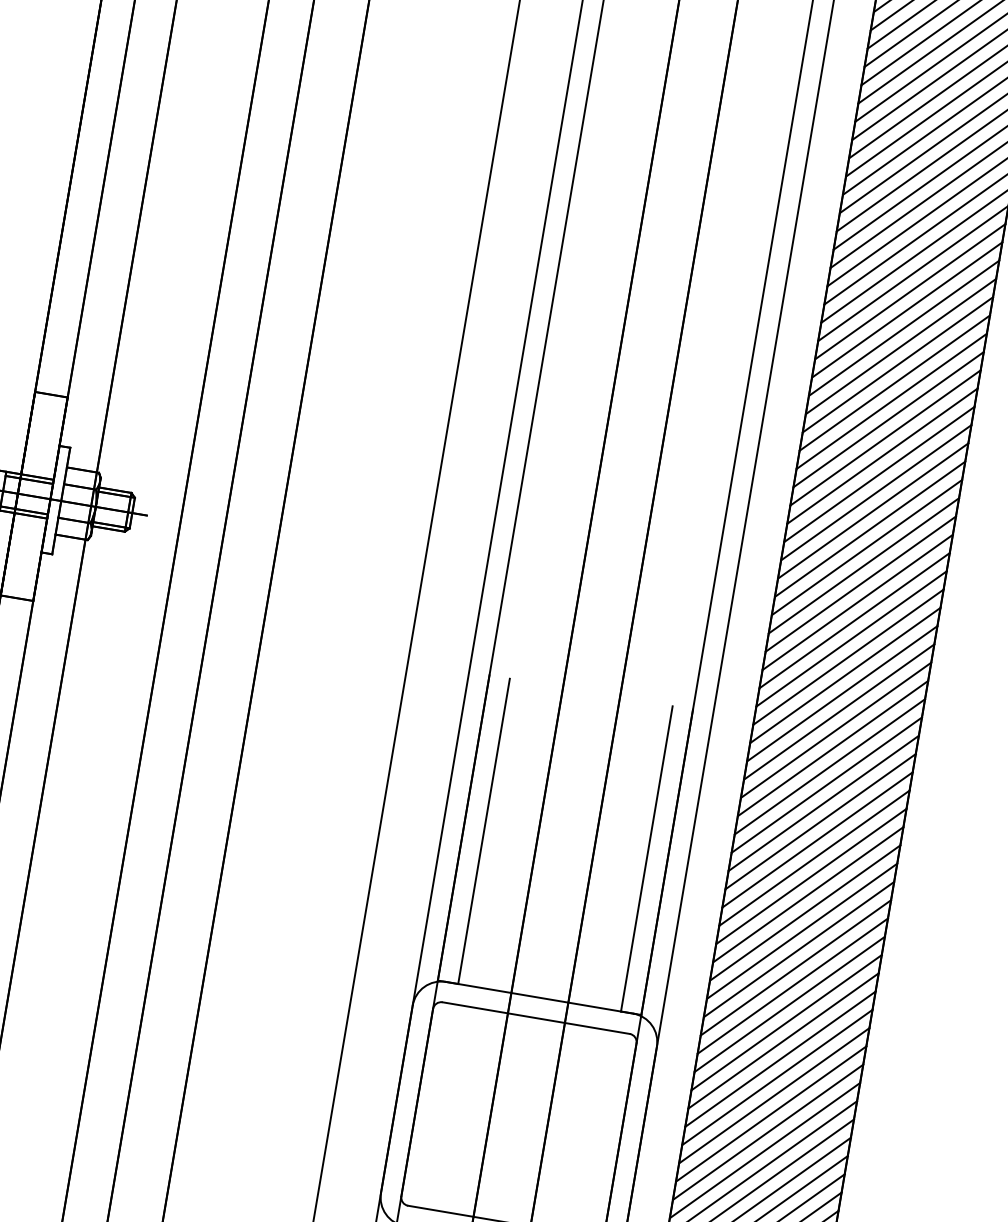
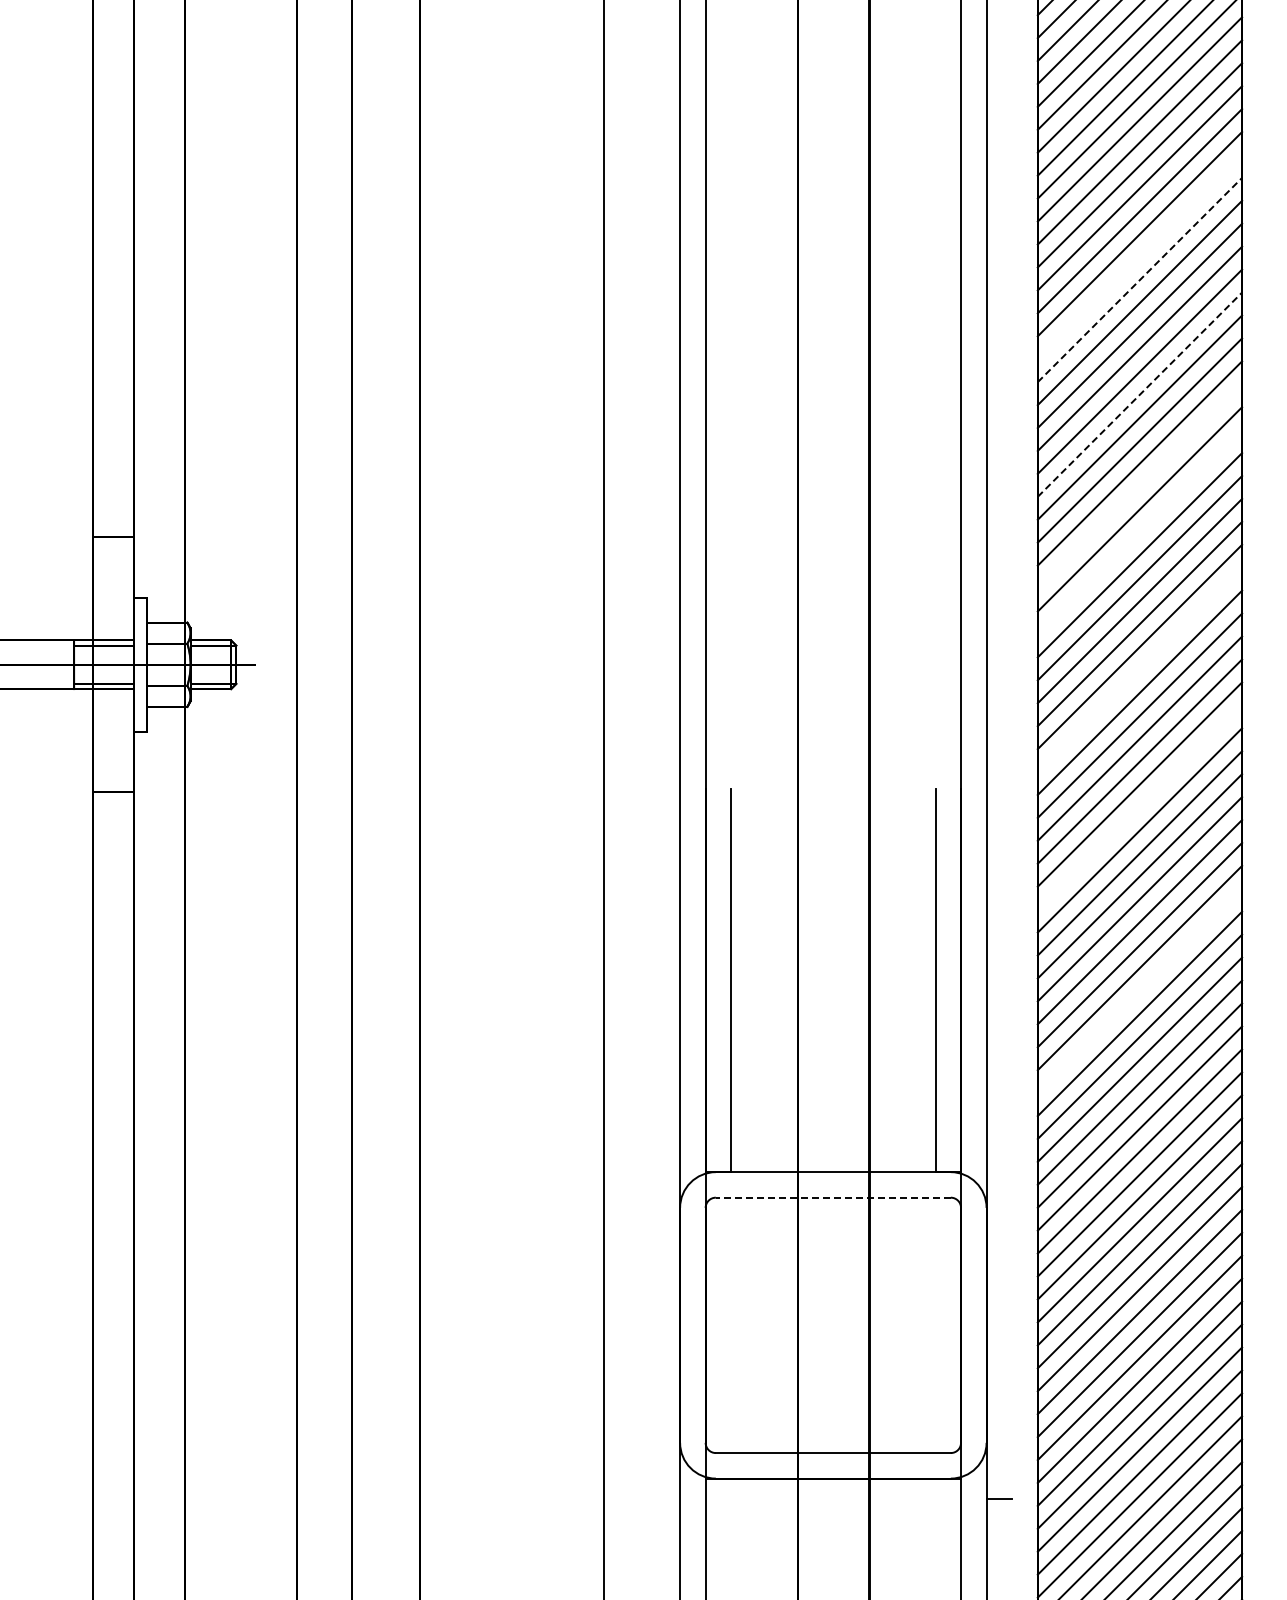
line: (906, 309) -> (1139, 256), removed
line: (904, 327) -> (1140, 279), solid -> dashed
line: (889, 419) -> (1140, 394), solid -> dashed
line: (875, 492) -> (1139, 486), removed
line: (869, 529) -> (1139, 532), removed
line: (851, 638) -> (1139, 669), removed
line: (832, 748) -> (1139, 807), removed
line: (808, 894) -> (1139, 990), removed
line: (535, 1017) -> (832, 1197), solid -> dashed

